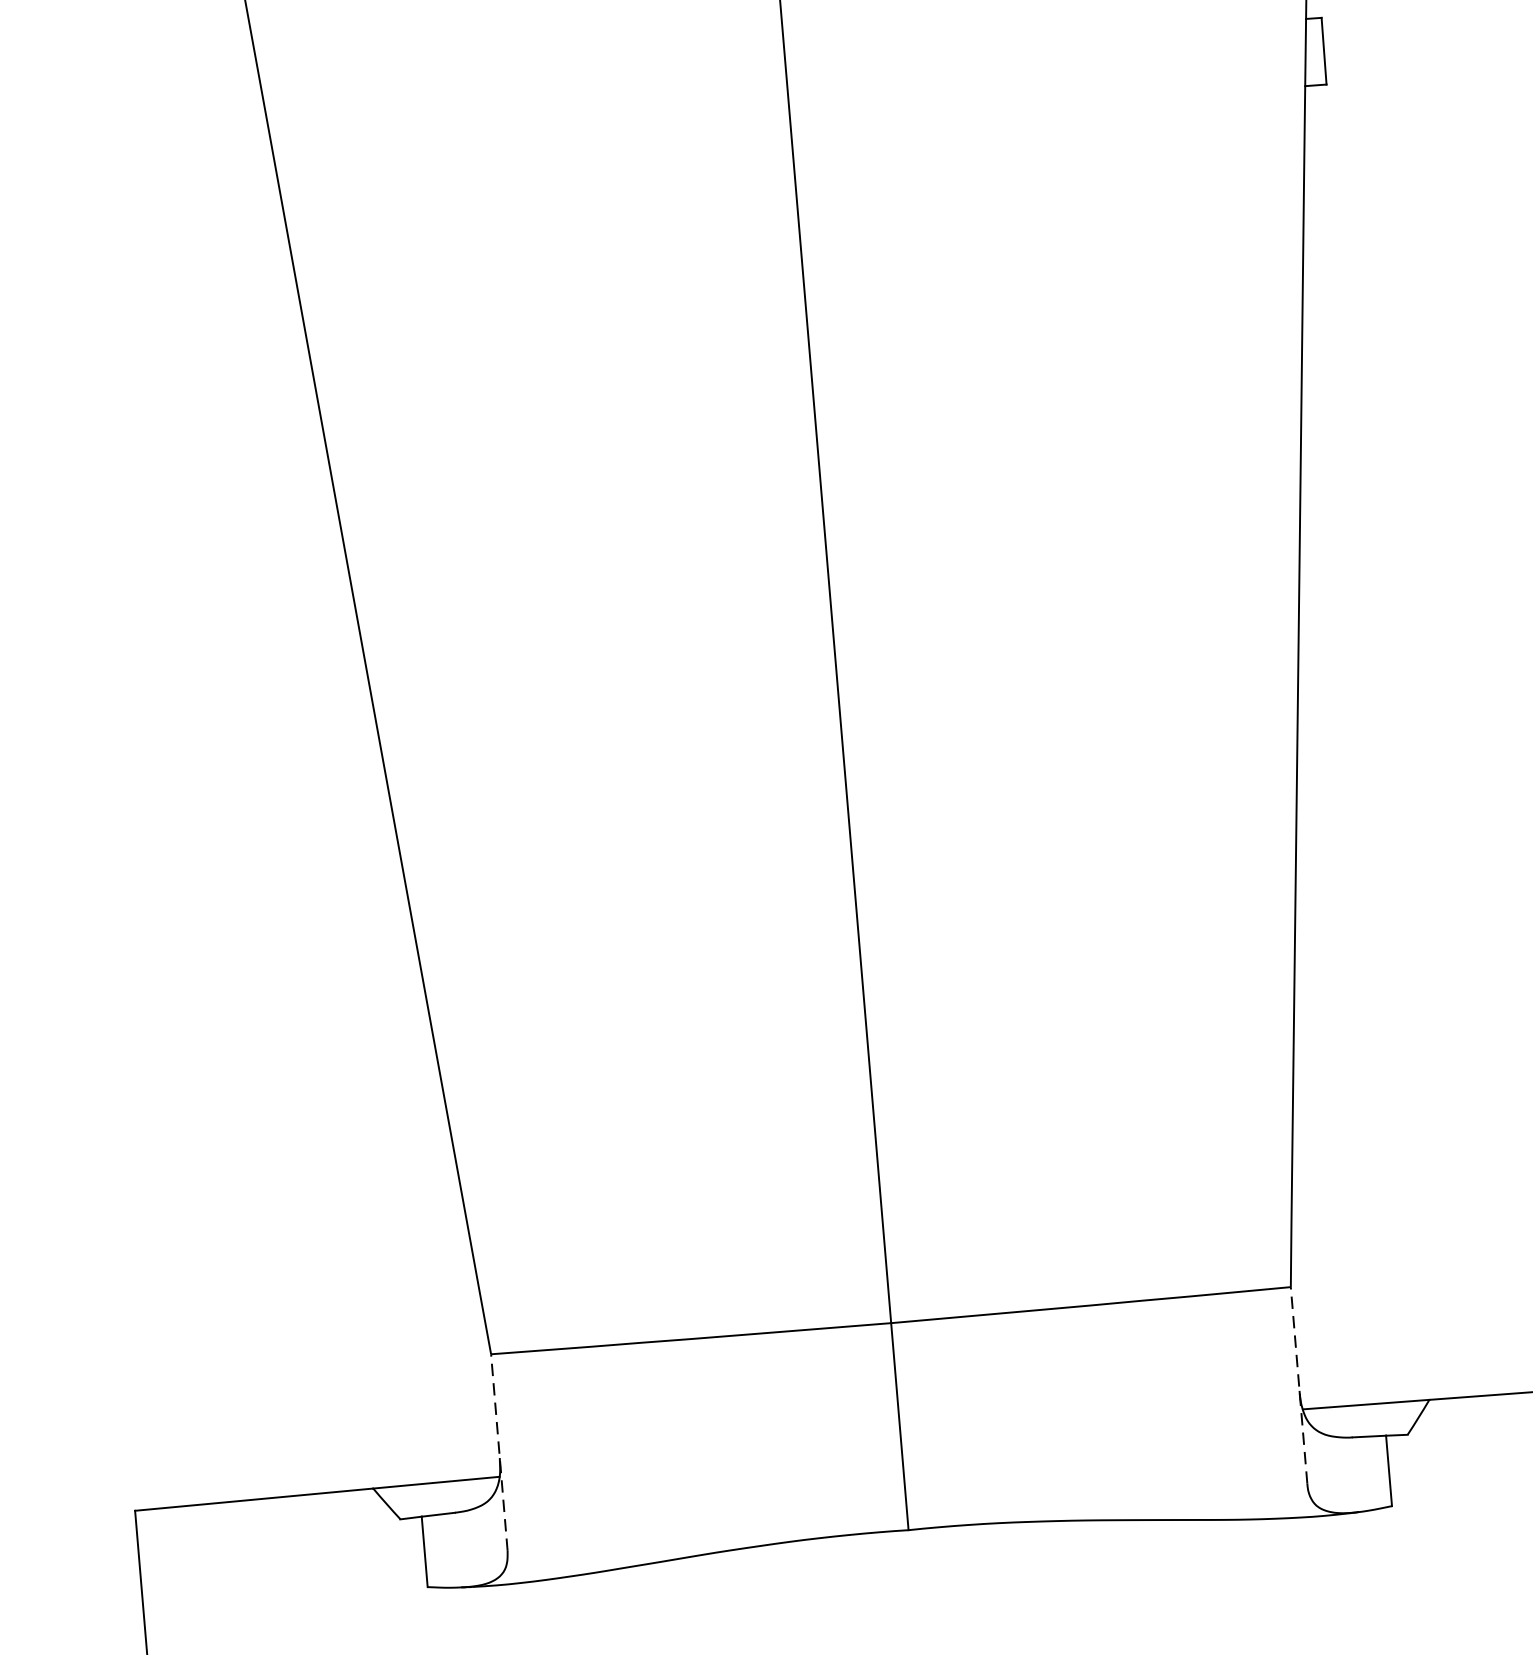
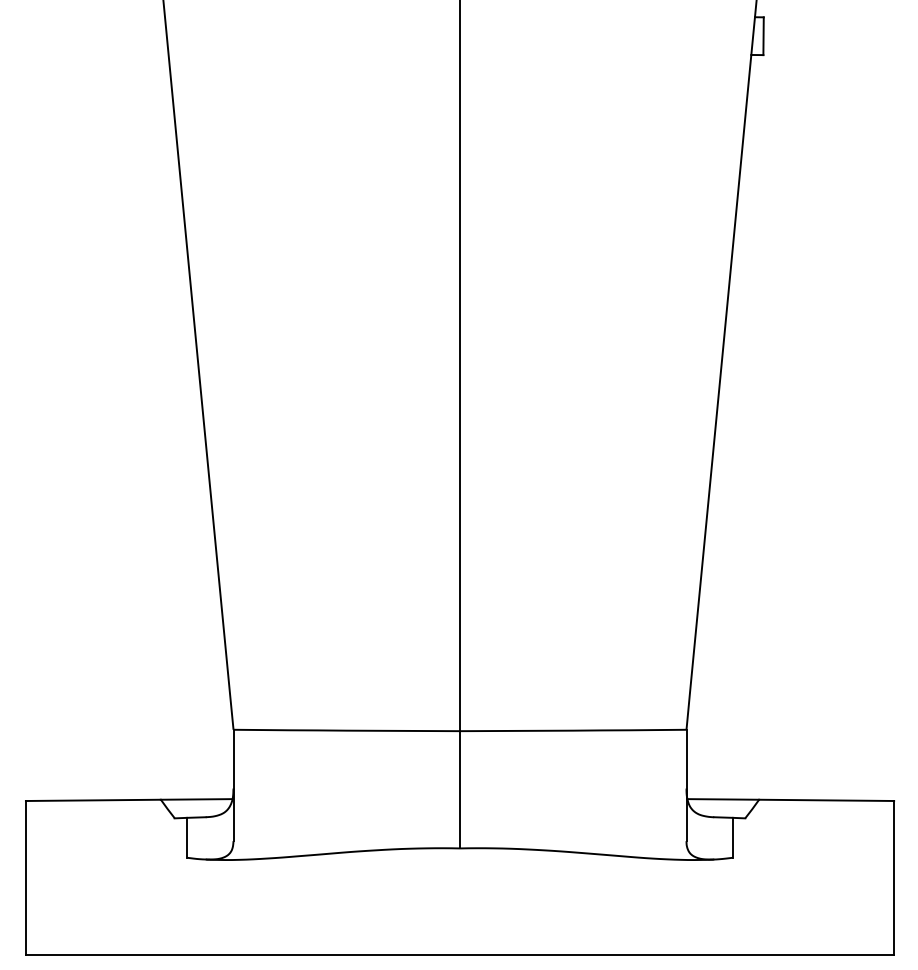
line: (1299, 1385) -> (686, 785), dashed -> solid
line: (499, 1452) -> (233, 785), dashed -> solid

